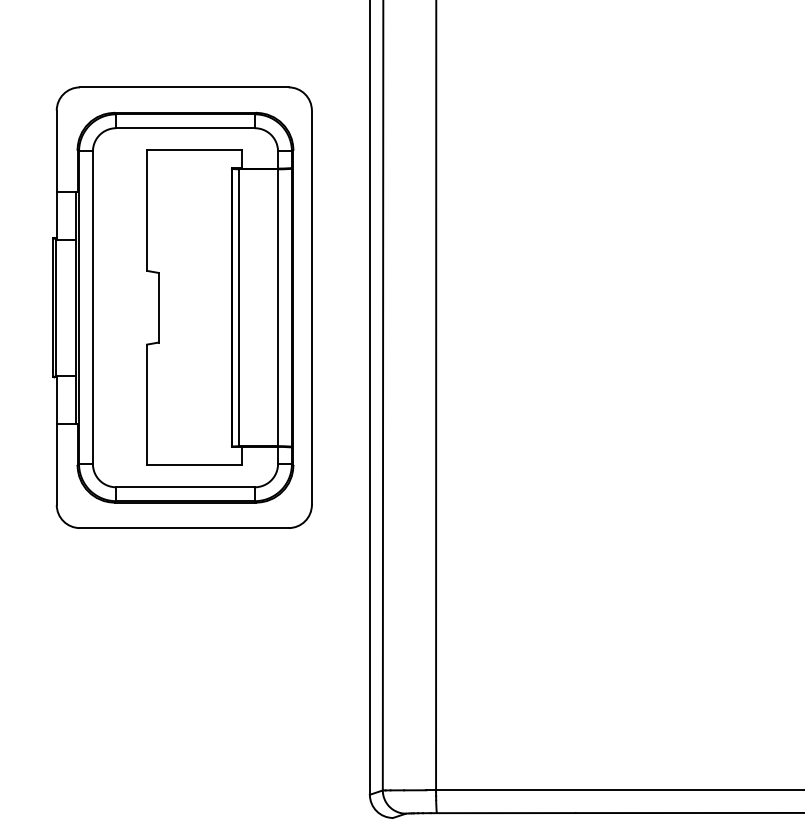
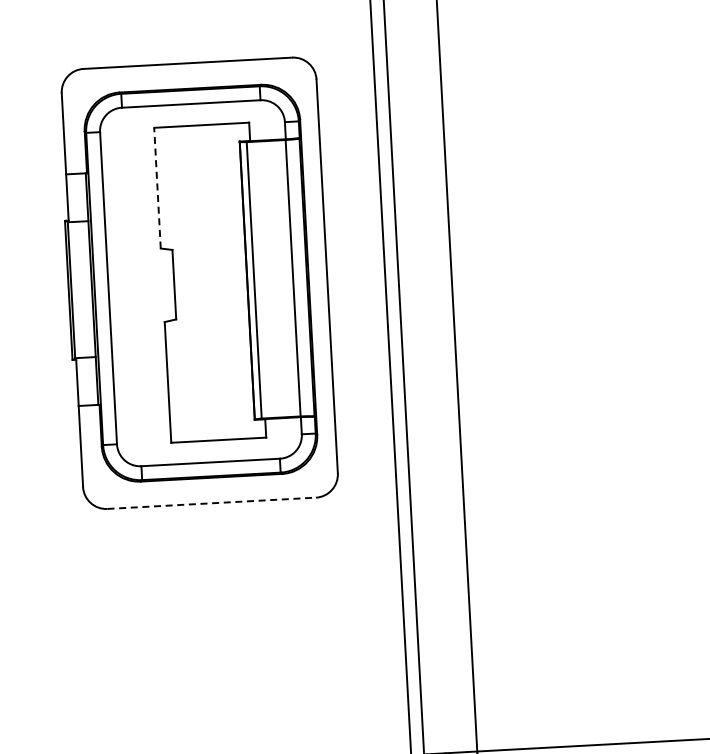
line: (147, 209) -> (157, 187), solid -> dashed
line: (184, 528) -> (211, 503), solid -> dashed

